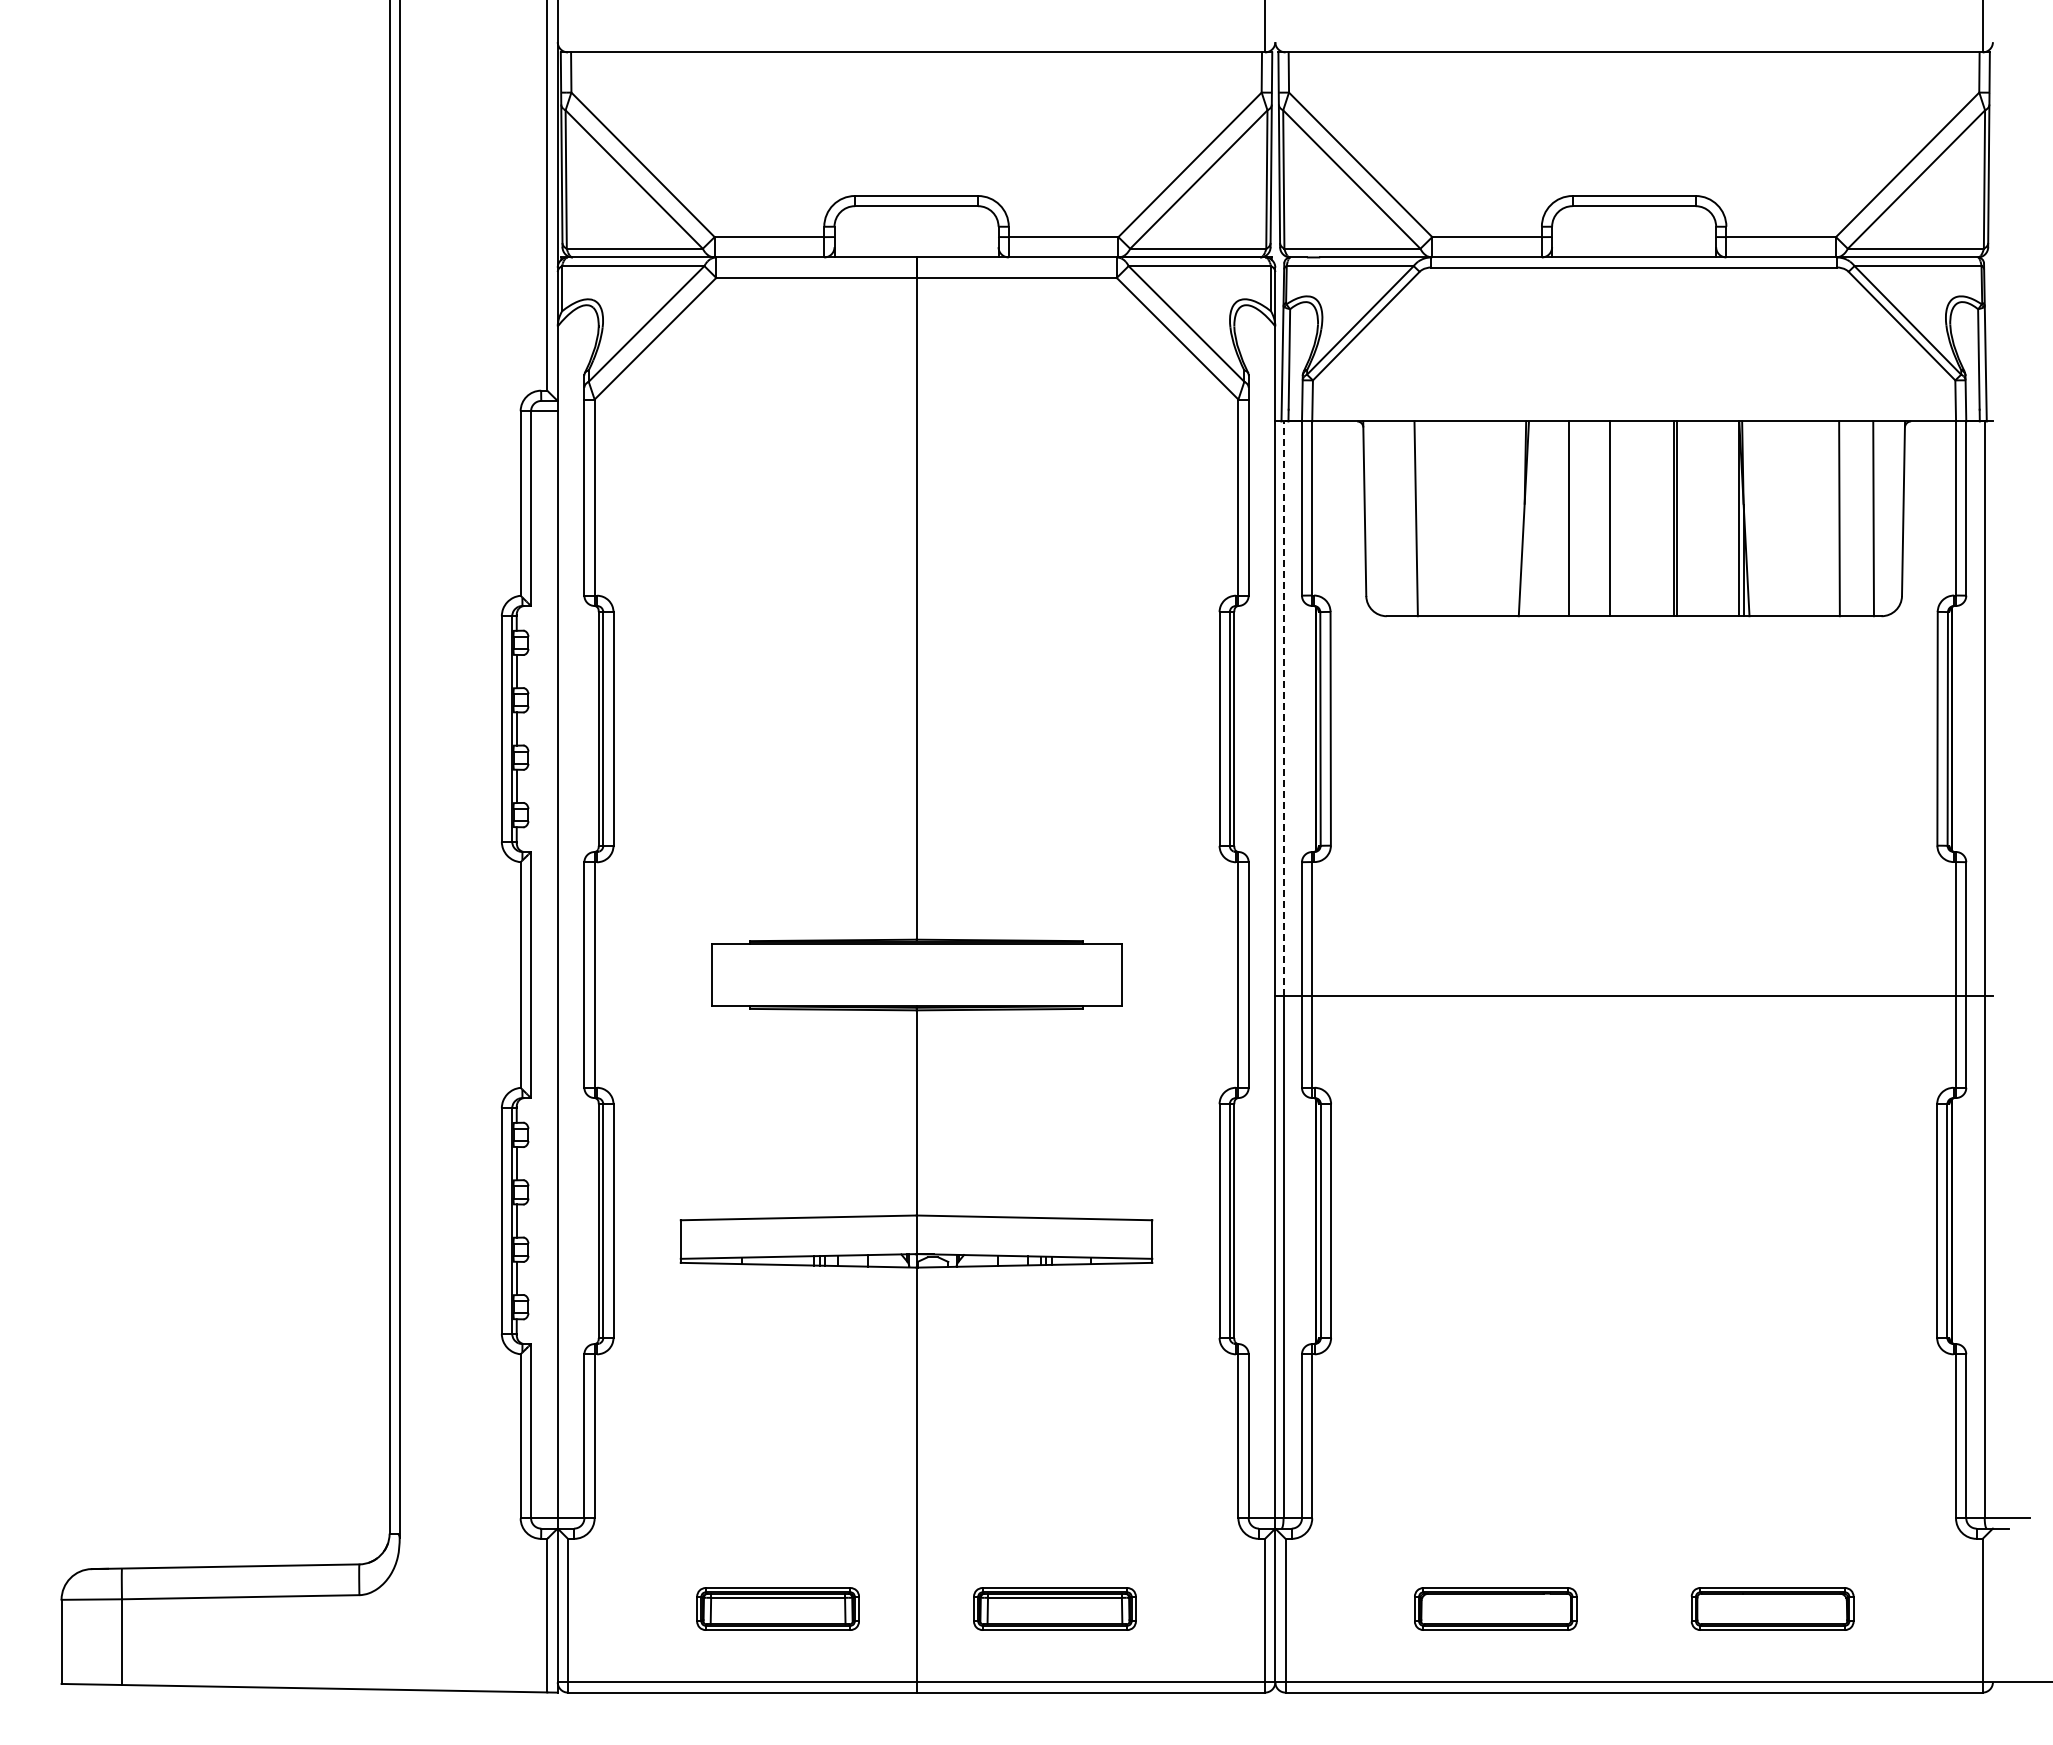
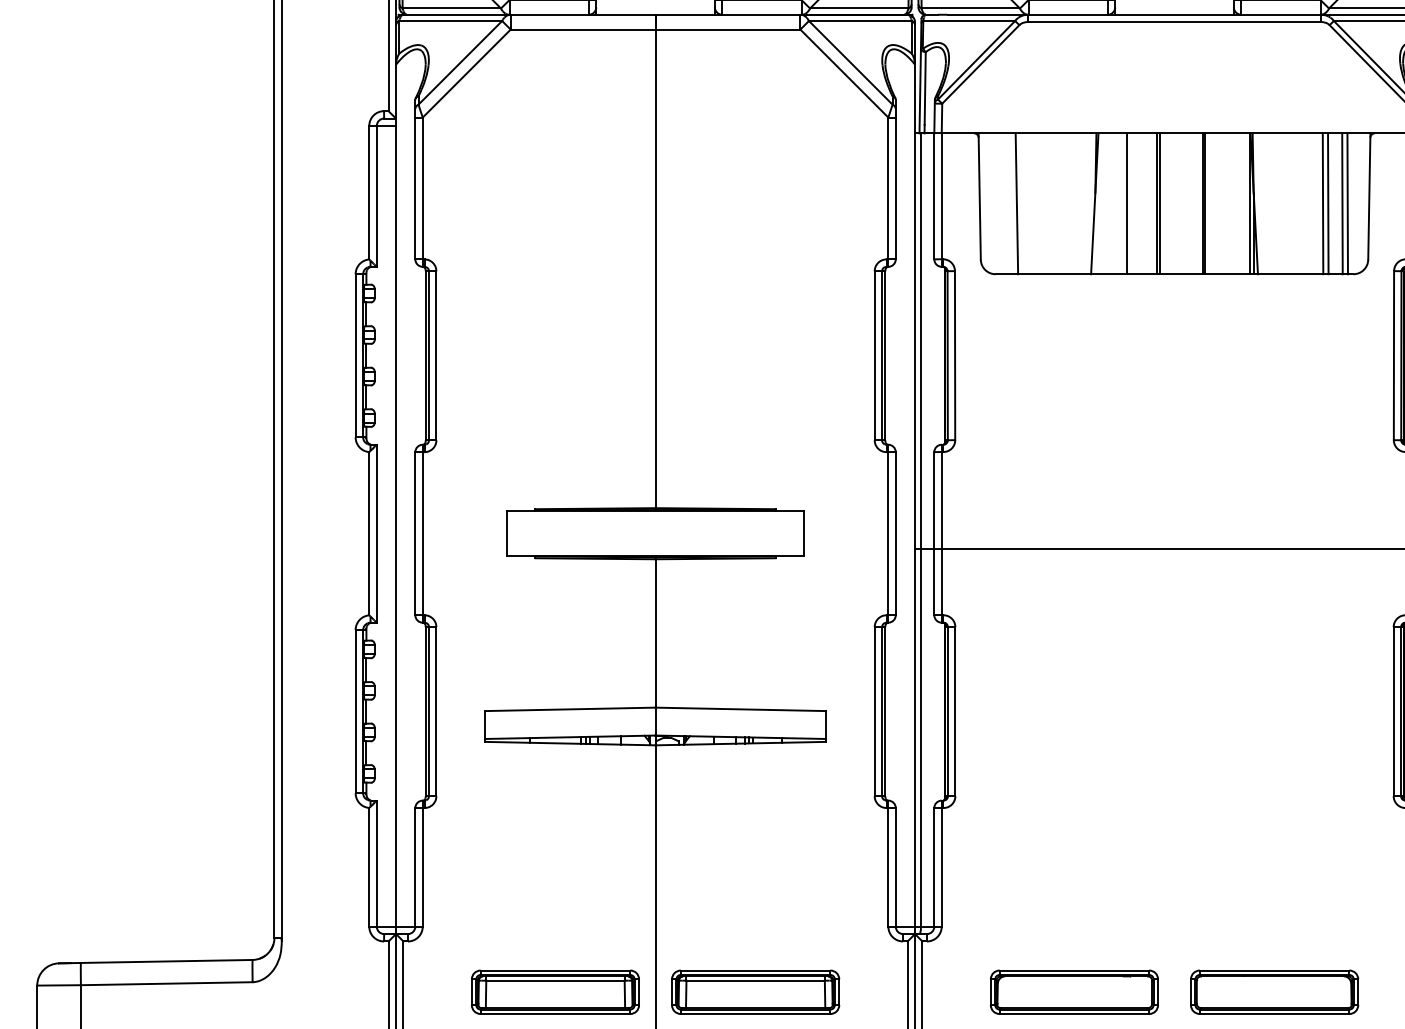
line: (1613, 518) -> (1159, 203), added
line: (1846, 518) -> (1328, 203), added
line: (1866, 518) -> (1342, 203), added
line: (1283, 708) -> (920, 340), dashed -> solid
part: (777, 1608) -> (555, 991), size x1.43
part: (1054, 1608) -> (755, 991), size x1.43
part: (1495, 1608) -> (1074, 991), size x1.43
part: (1772, 1608) -> (1274, 991), size x1.43

